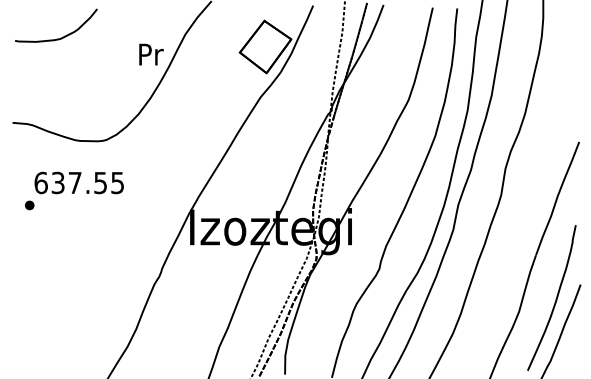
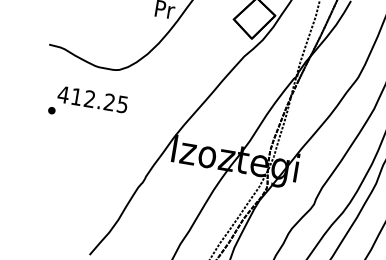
text: (70, 182) -> (86, 98), 637.55 -> 412.25

